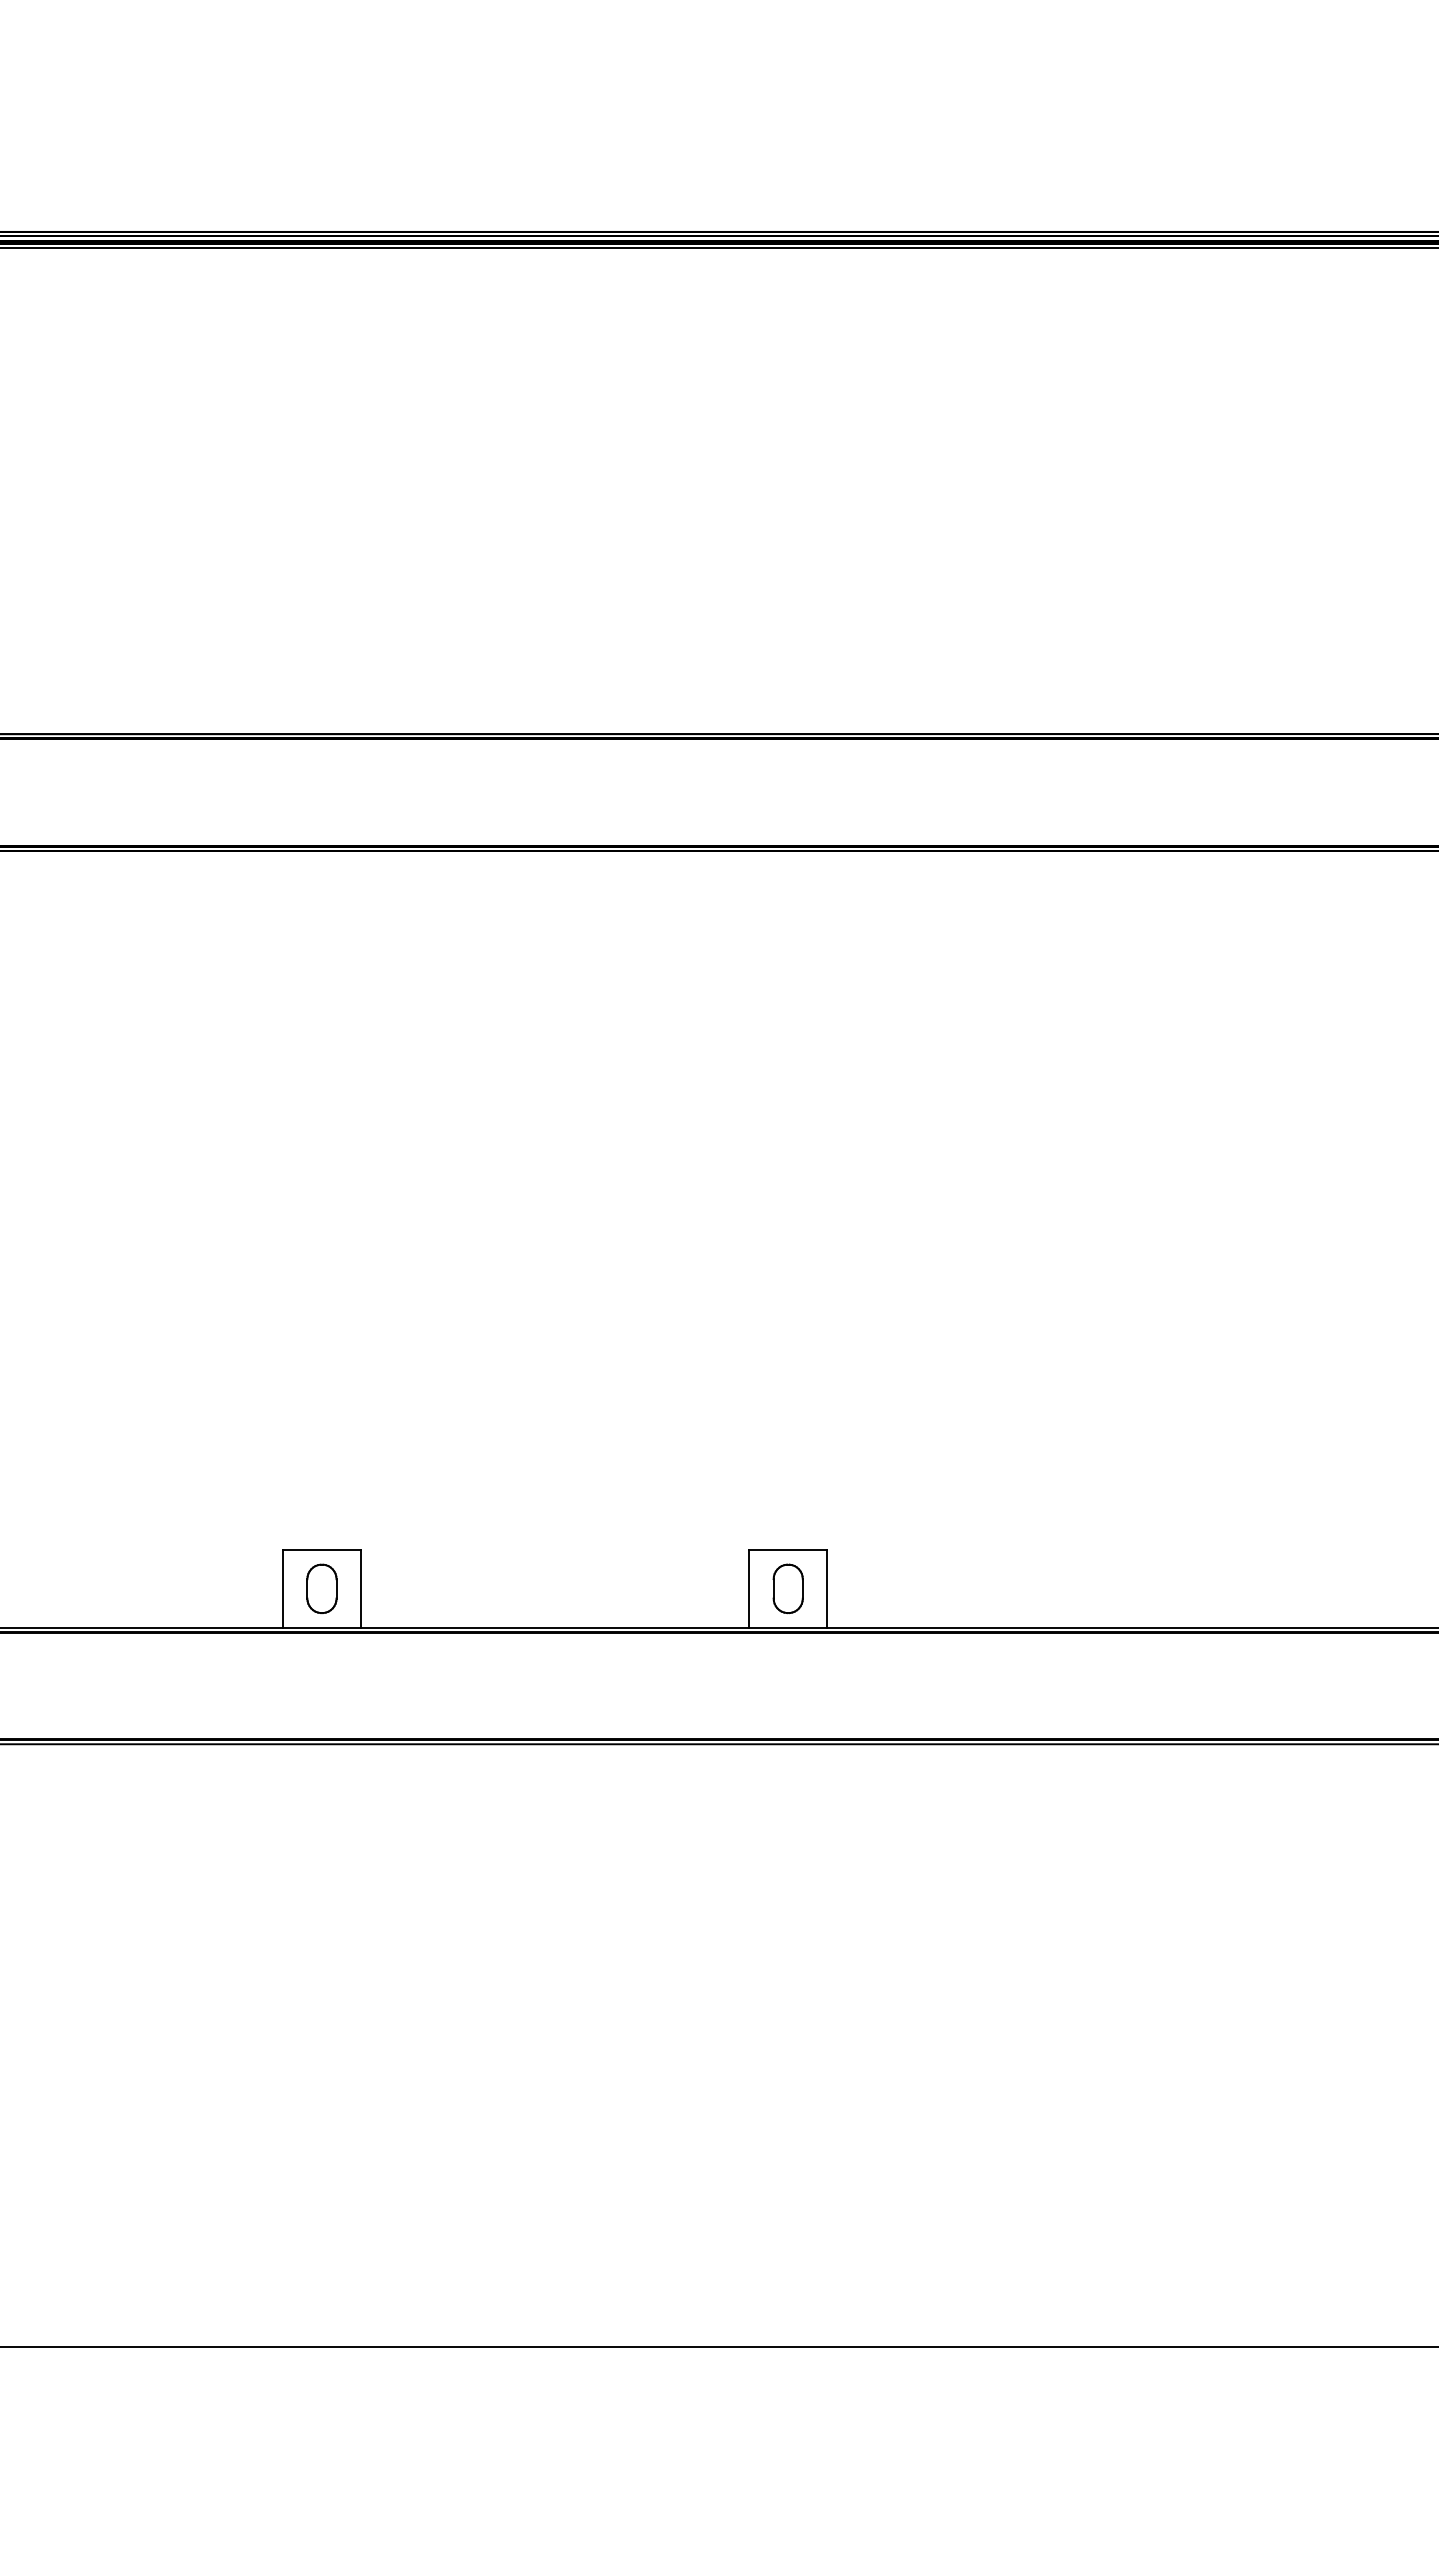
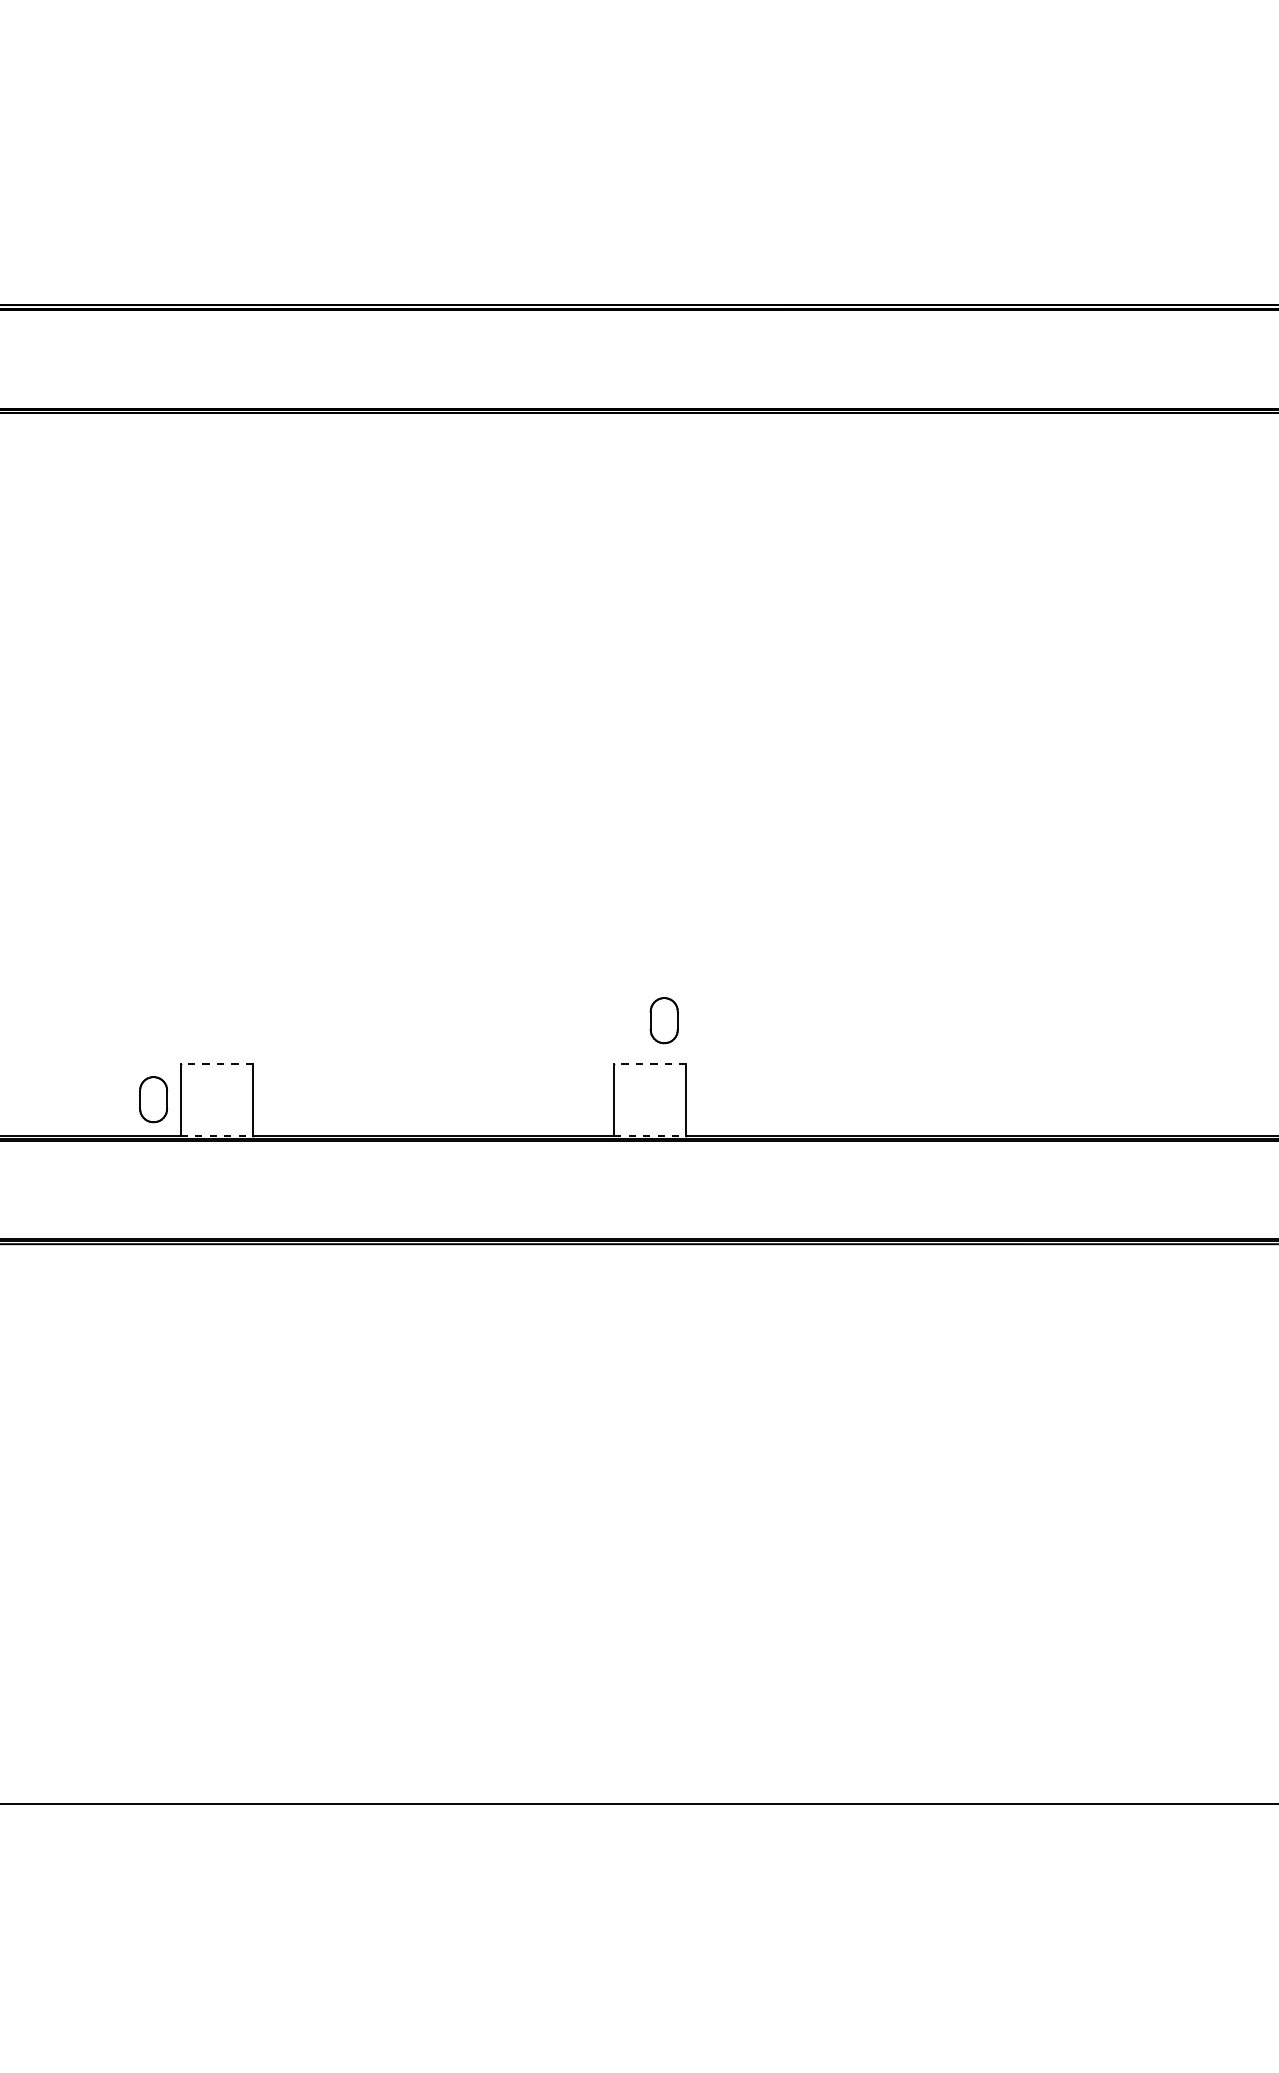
line: (321, 1550) -> (216, 1064), solid -> dashed
line: (788, 1550) -> (650, 1064), solid -> dashed
part: (321, 1588) -> (153, 1099), moved
part: (787, 1588) -> (663, 1020), moved
line: (321, 1627) -> (216, 1135), solid -> dashed
line: (788, 1627) -> (650, 1135), solid -> dashed

